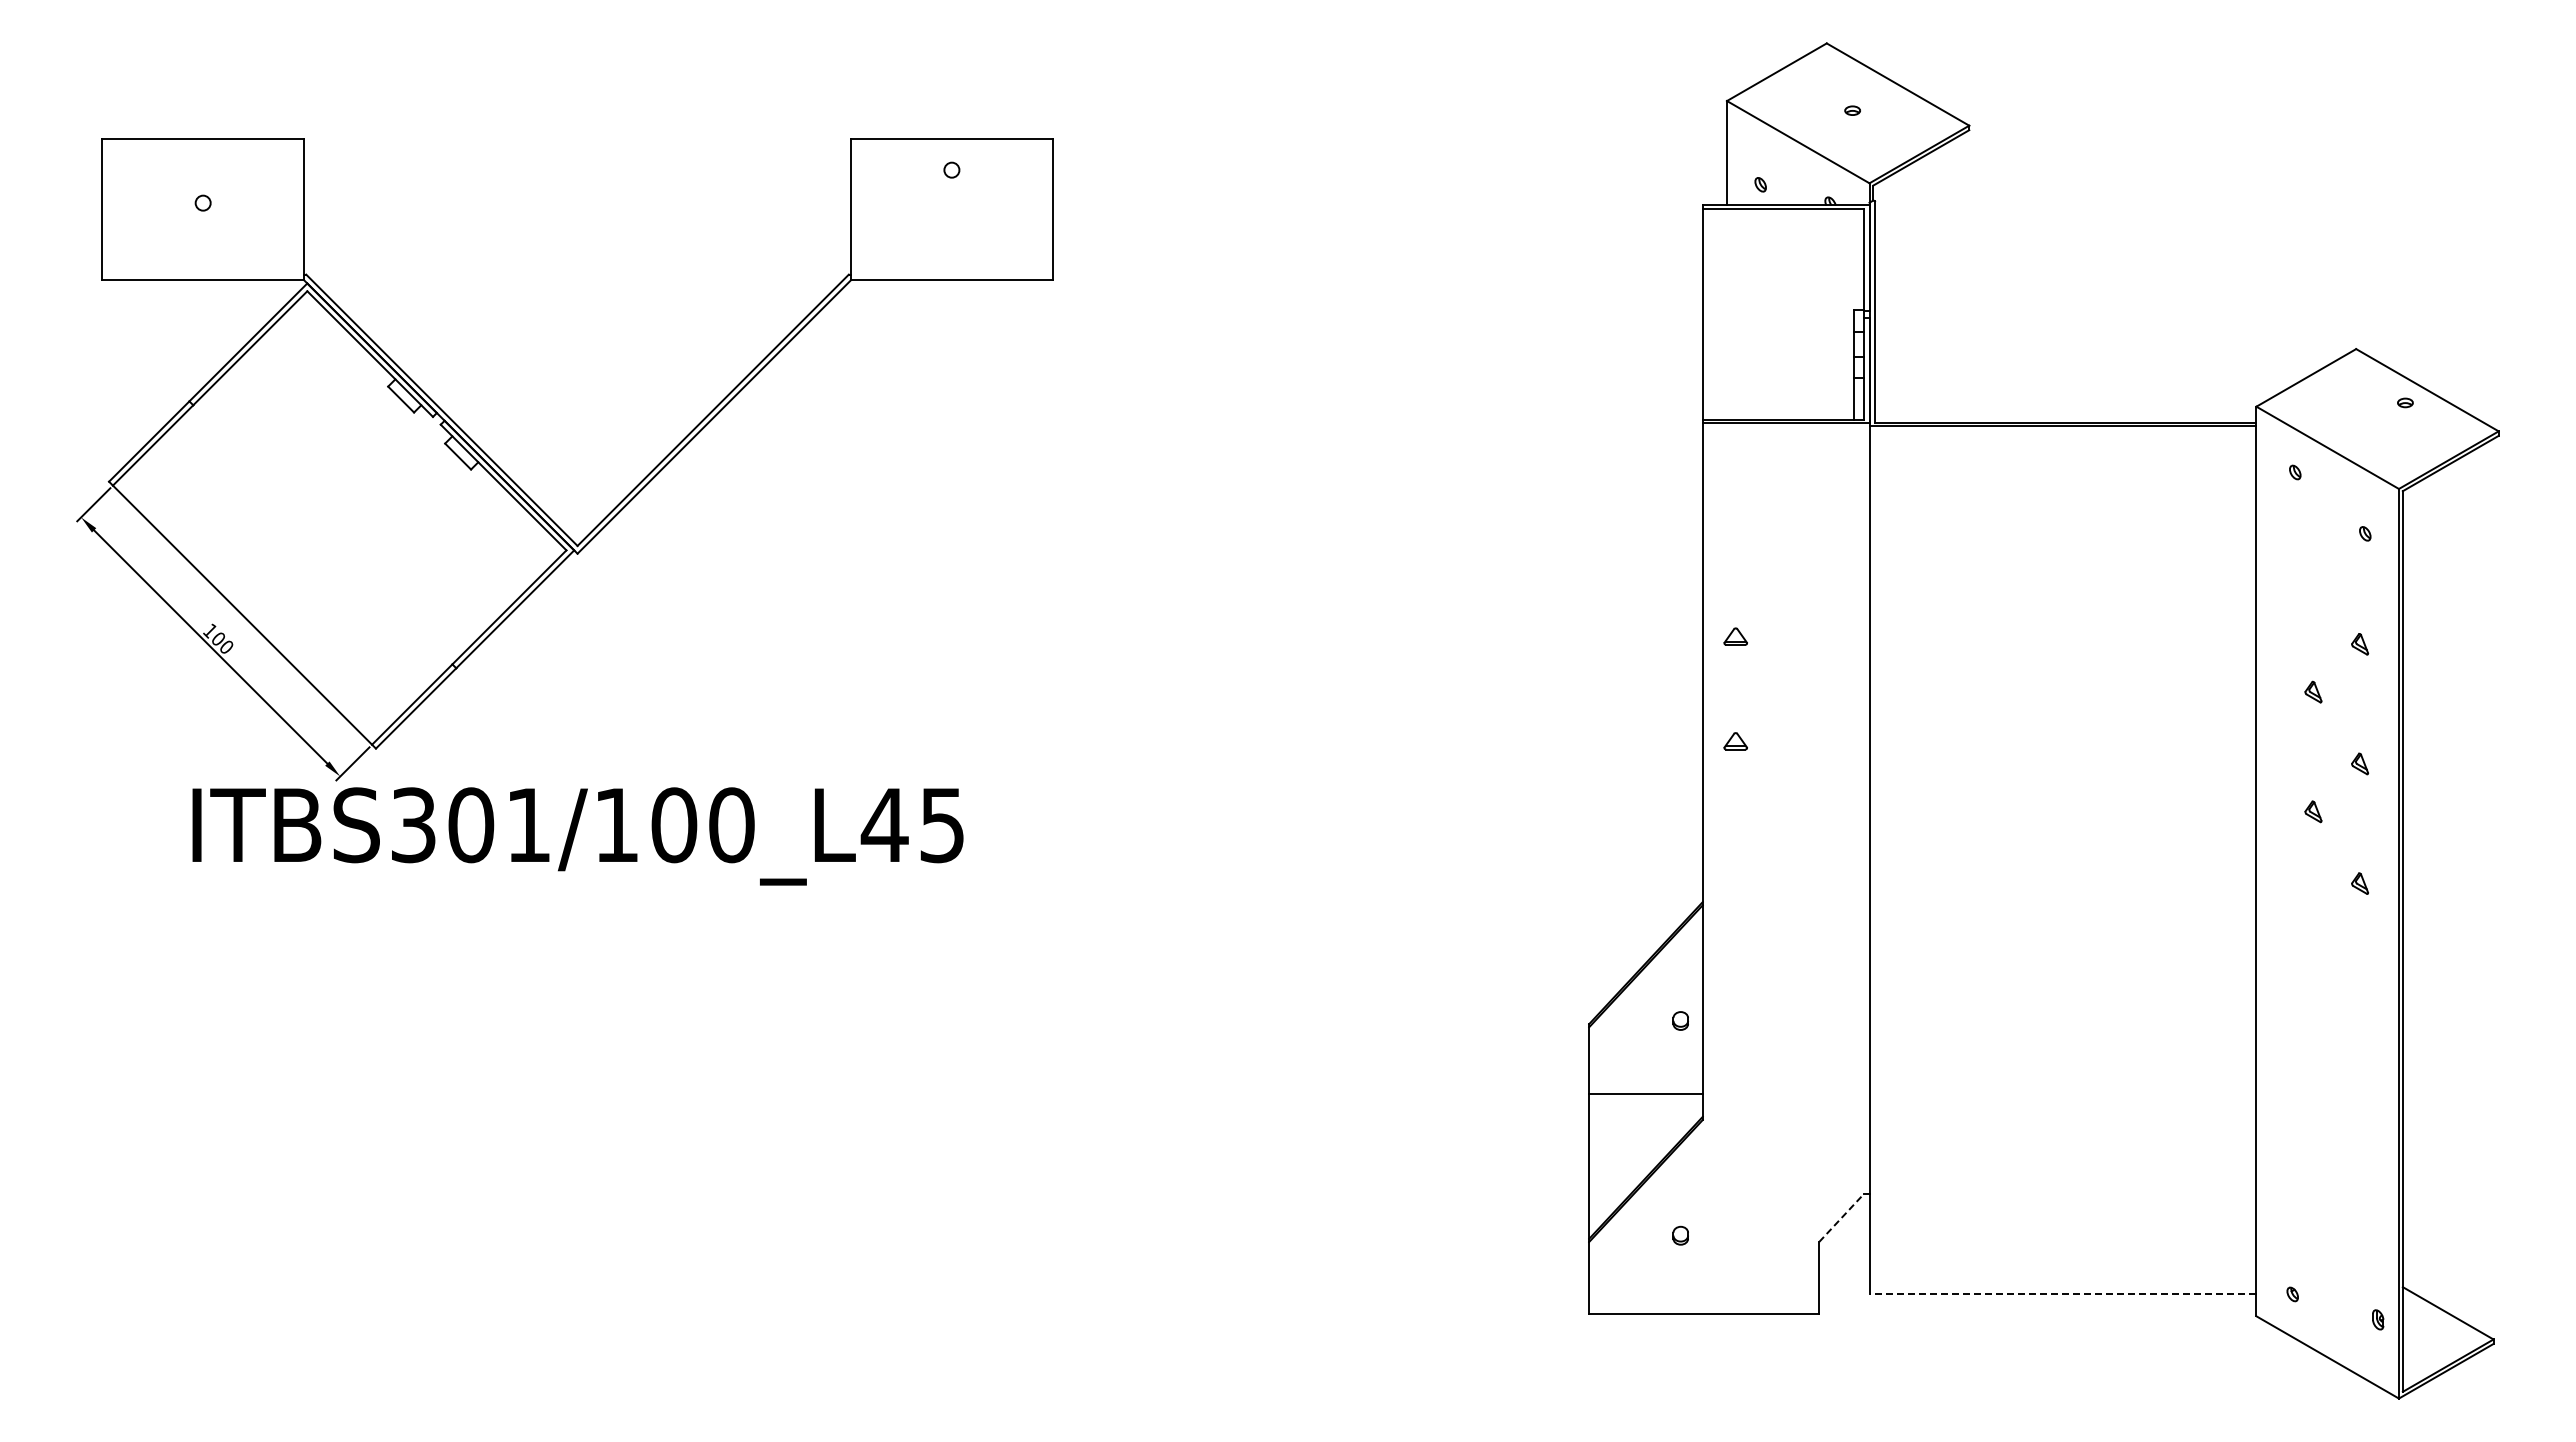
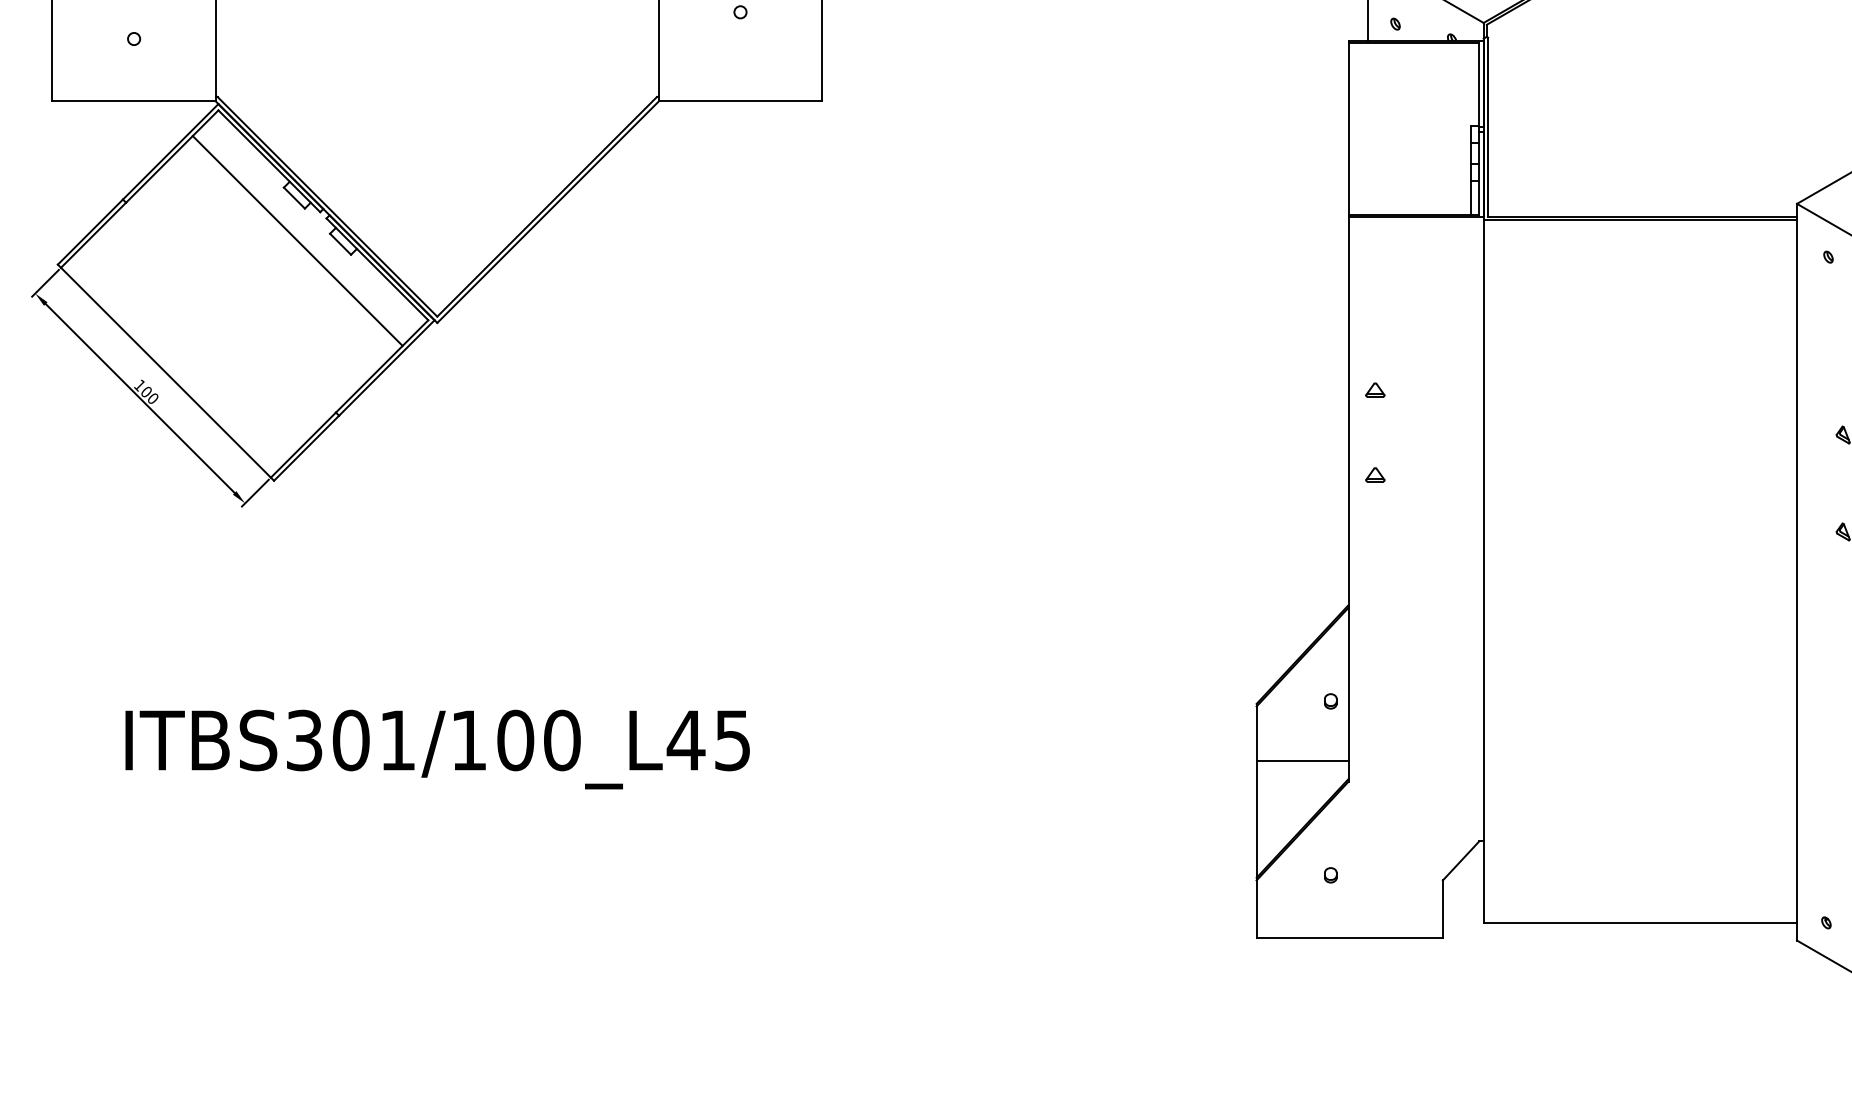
line: (404, 452) -> (297, 240), added
text: (577, 836) -> (437, 749), moved
line: (1841, 1217) -> (1460, 860), dashed -> solid
line: (2062, 1294) -> (1639, 922), dashed -> solid

